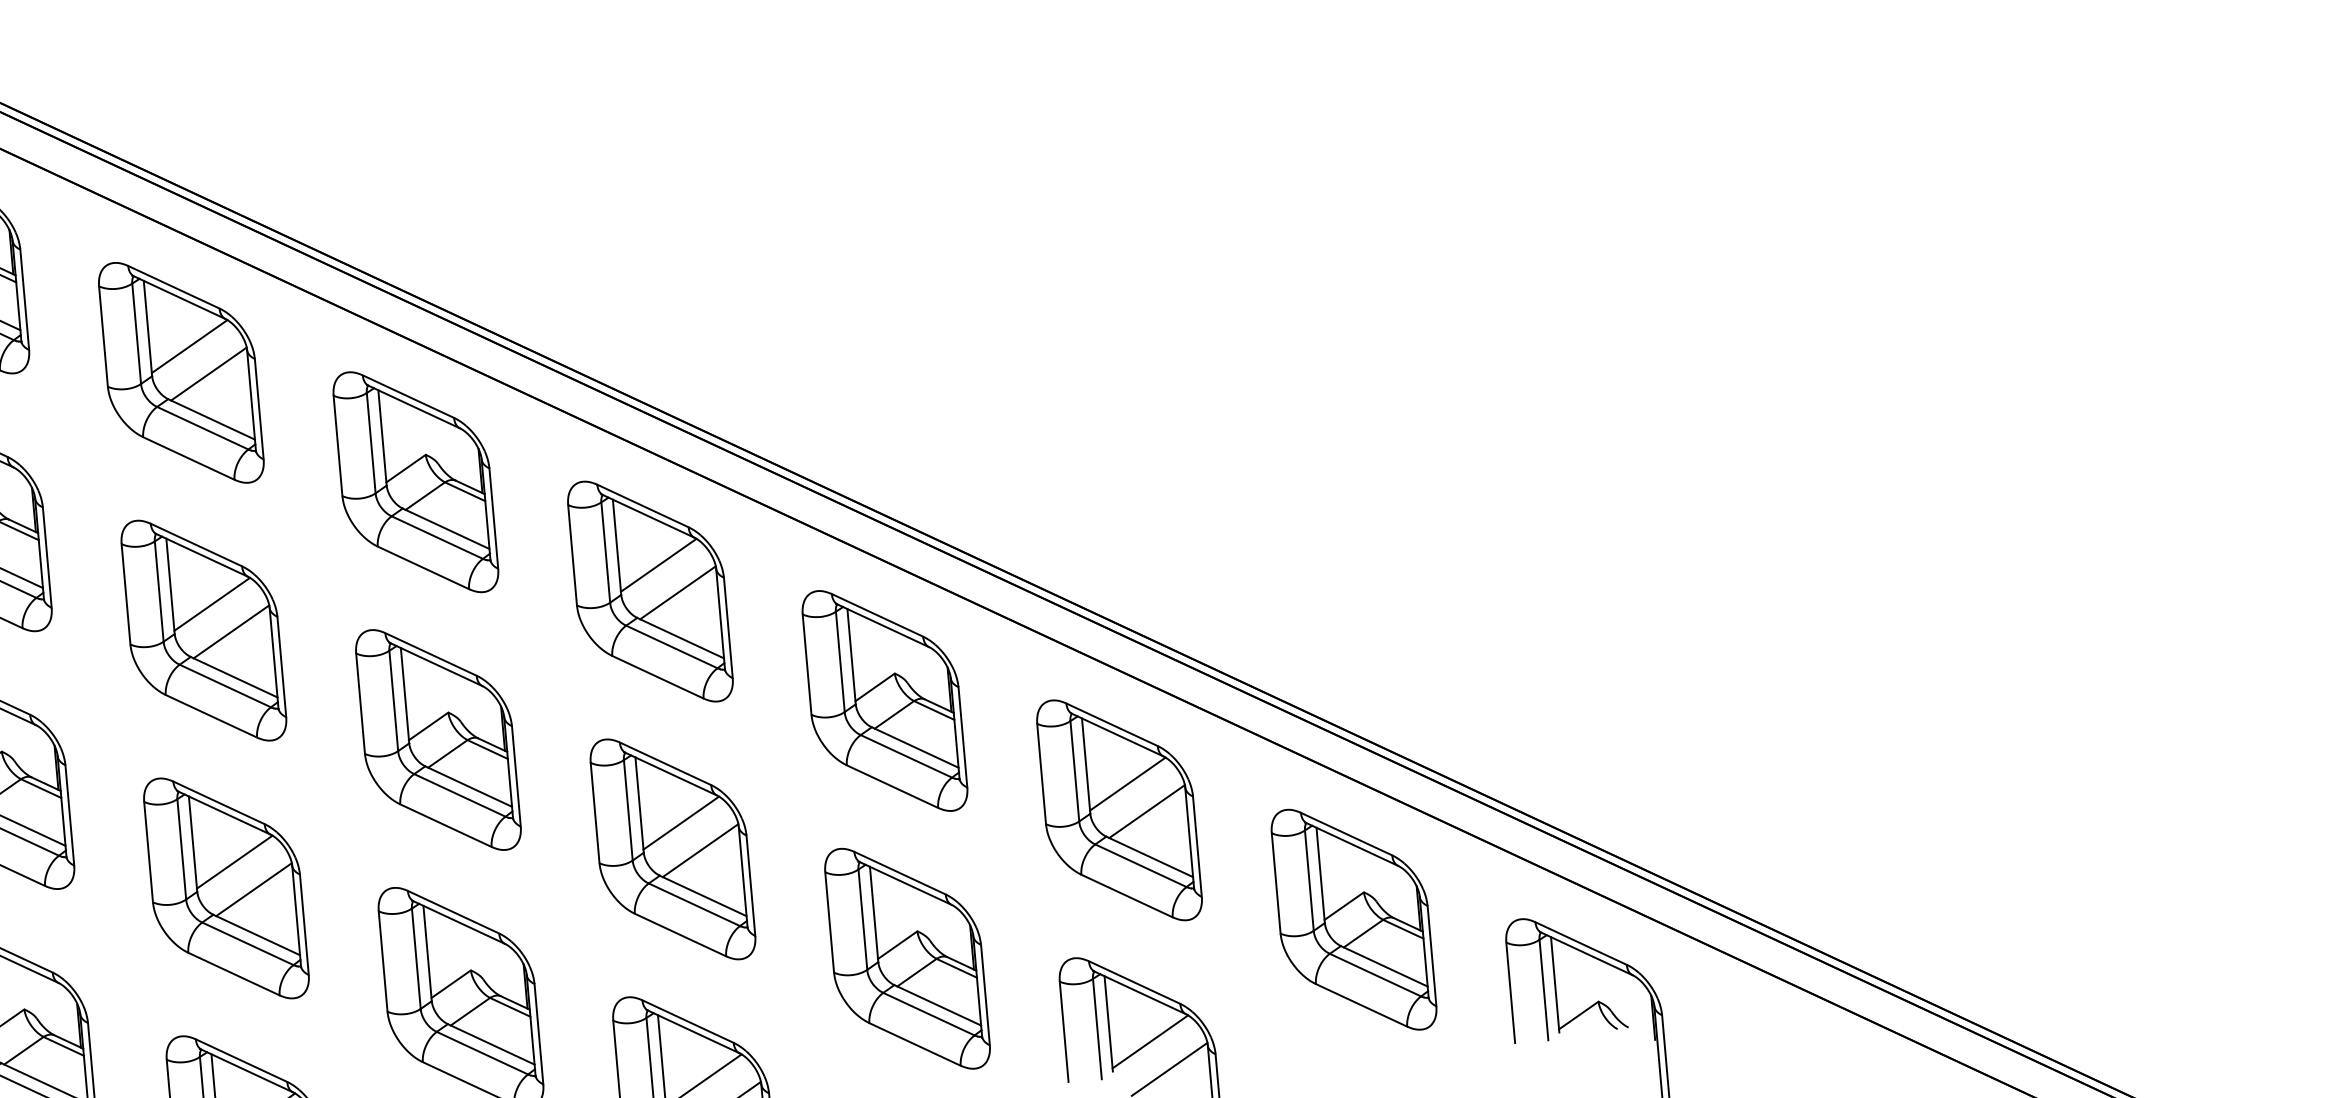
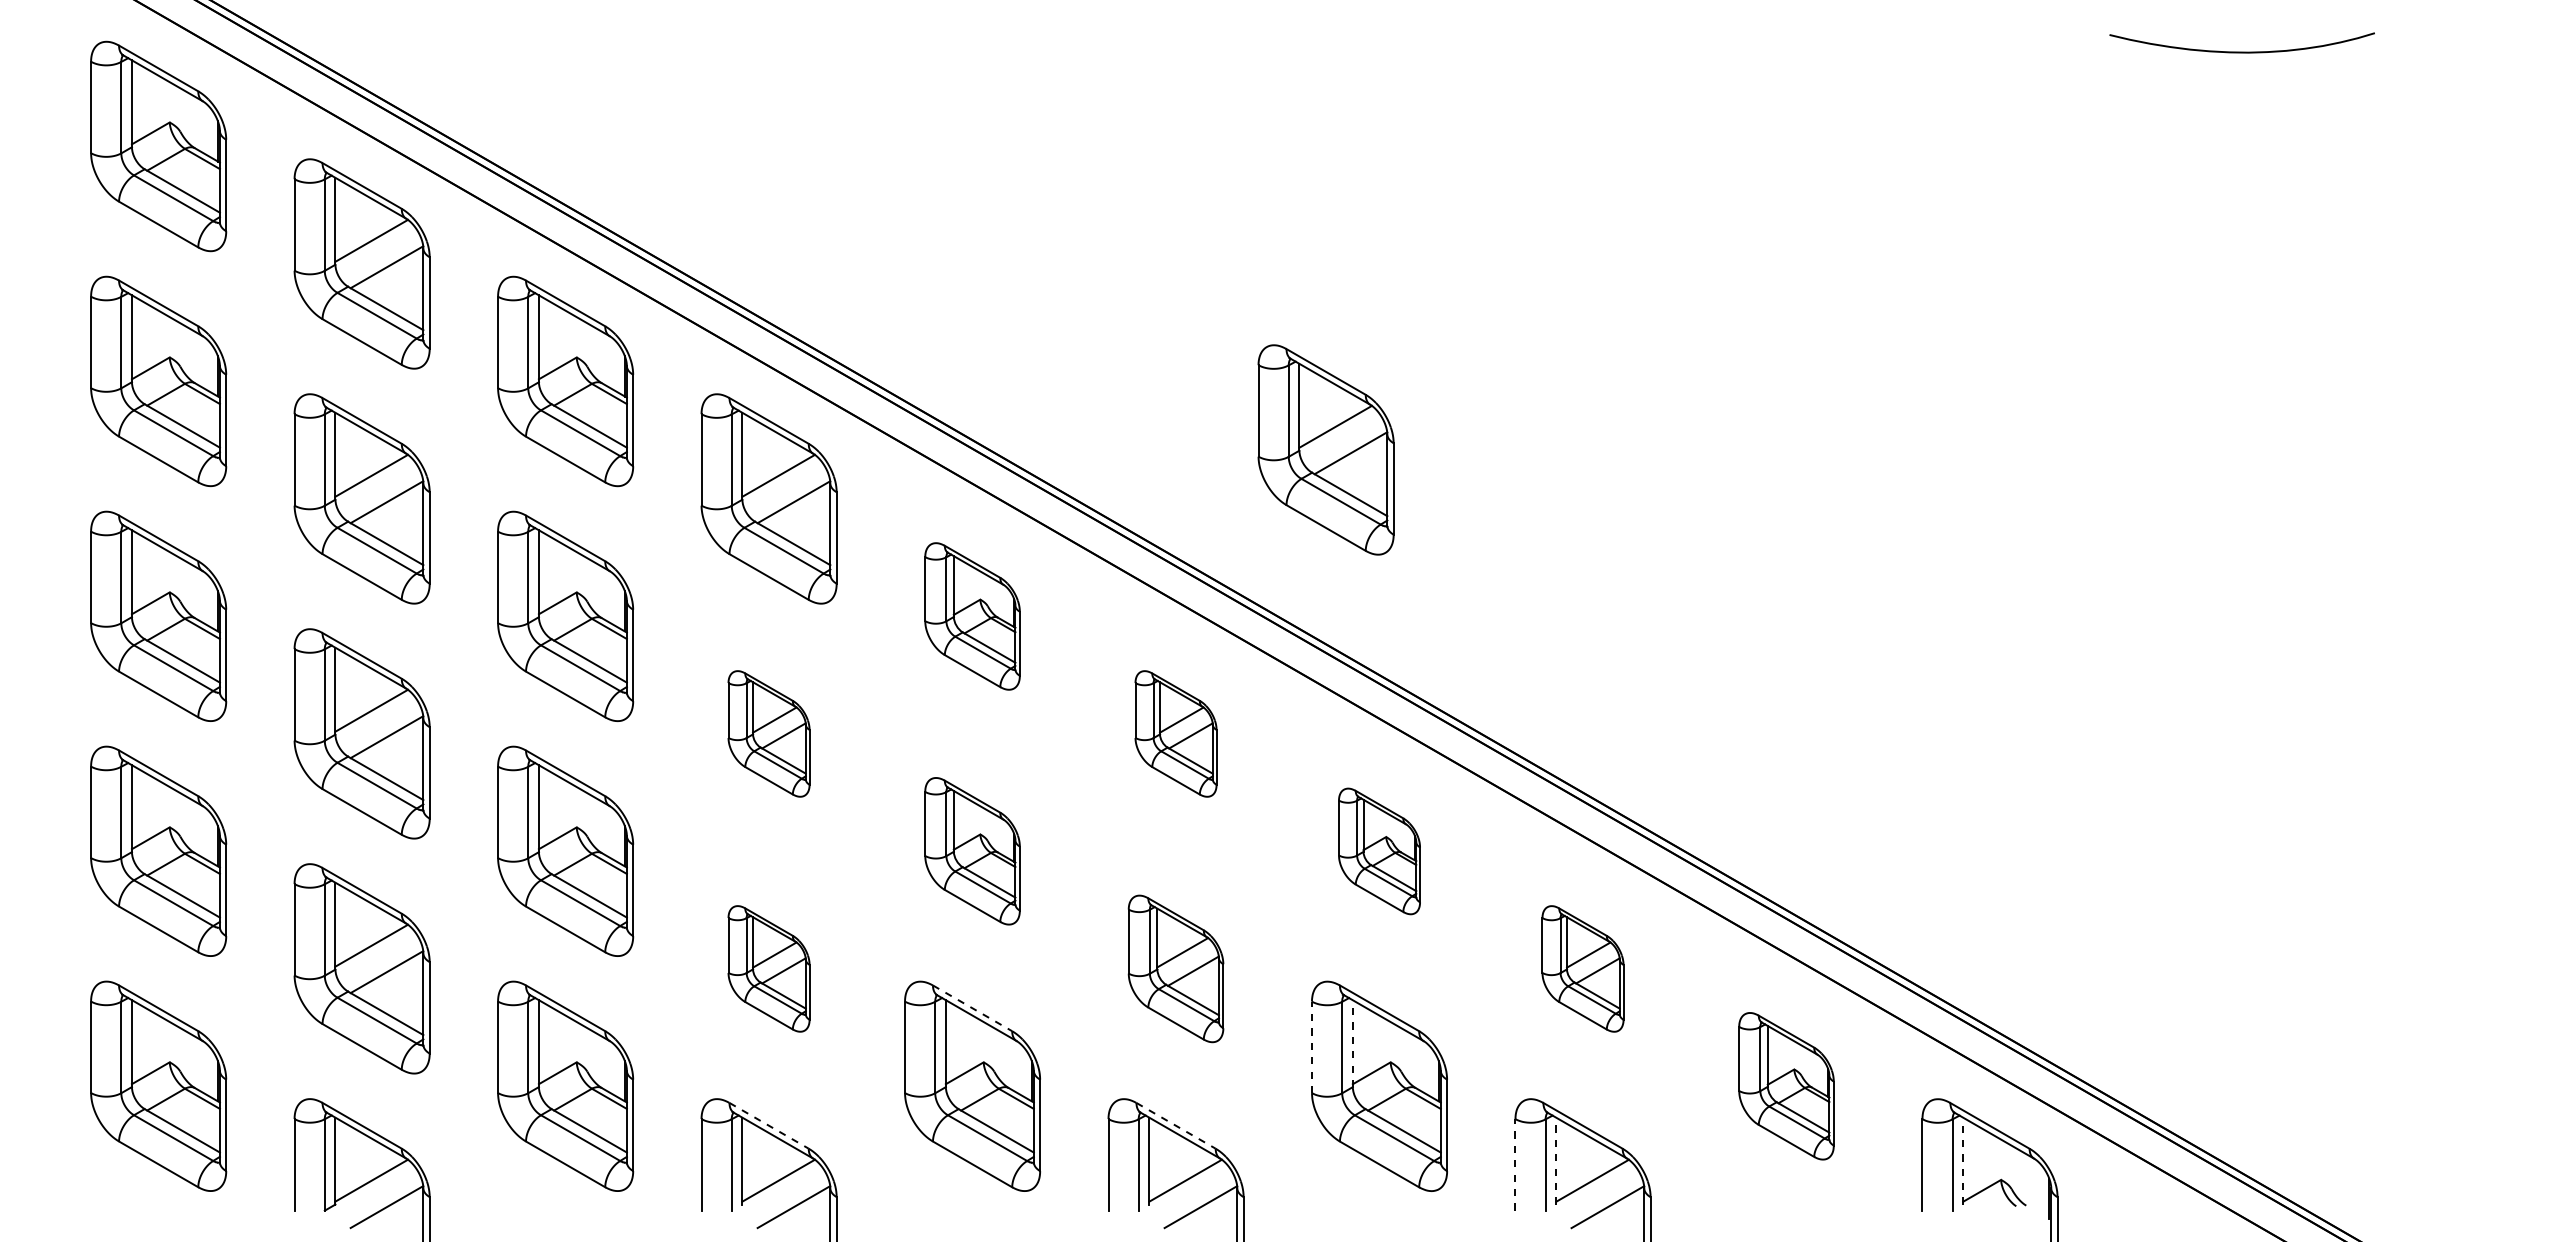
part: (787, 265) -> (1325, 449), added
part: (415, 482) -> (972, 616), size x0.7
part: (649, 591) -> (1175, 733), size x0.6
part: (203, 630) -> (768, 733), size x0.6
part: (884, 701) -> (1379, 851), size x0.6
part: (438, 739) -> (972, 850), size x0.7
part: (1118, 809) -> (1582, 968), size x0.6
part: (672, 849) -> (1175, 968), size x0.7
part: (225, 888) -> (768, 968), size x0.6
line: (453, 912) -> (972, 1008), solid -> dashed
line: (873, 914) -> (1352, 1043), solid -> dashed
part: (1353, 918) -> (1786, 1085), size x0.7
line: (829, 922) -> (1311, 1047), solid -> dashed
line: (1555, 984) -> (1963, 1160), solid -> dashed
line: (688, 1021) -> (1176, 1125), solid -> dashed
line: (1108, 1023) -> (1556, 1160), solid -> dashed
line: (1064, 1031) -> (1515, 1164), solid -> dashed
line: (241, 1060) -> (769, 1125), solid -> dashed

